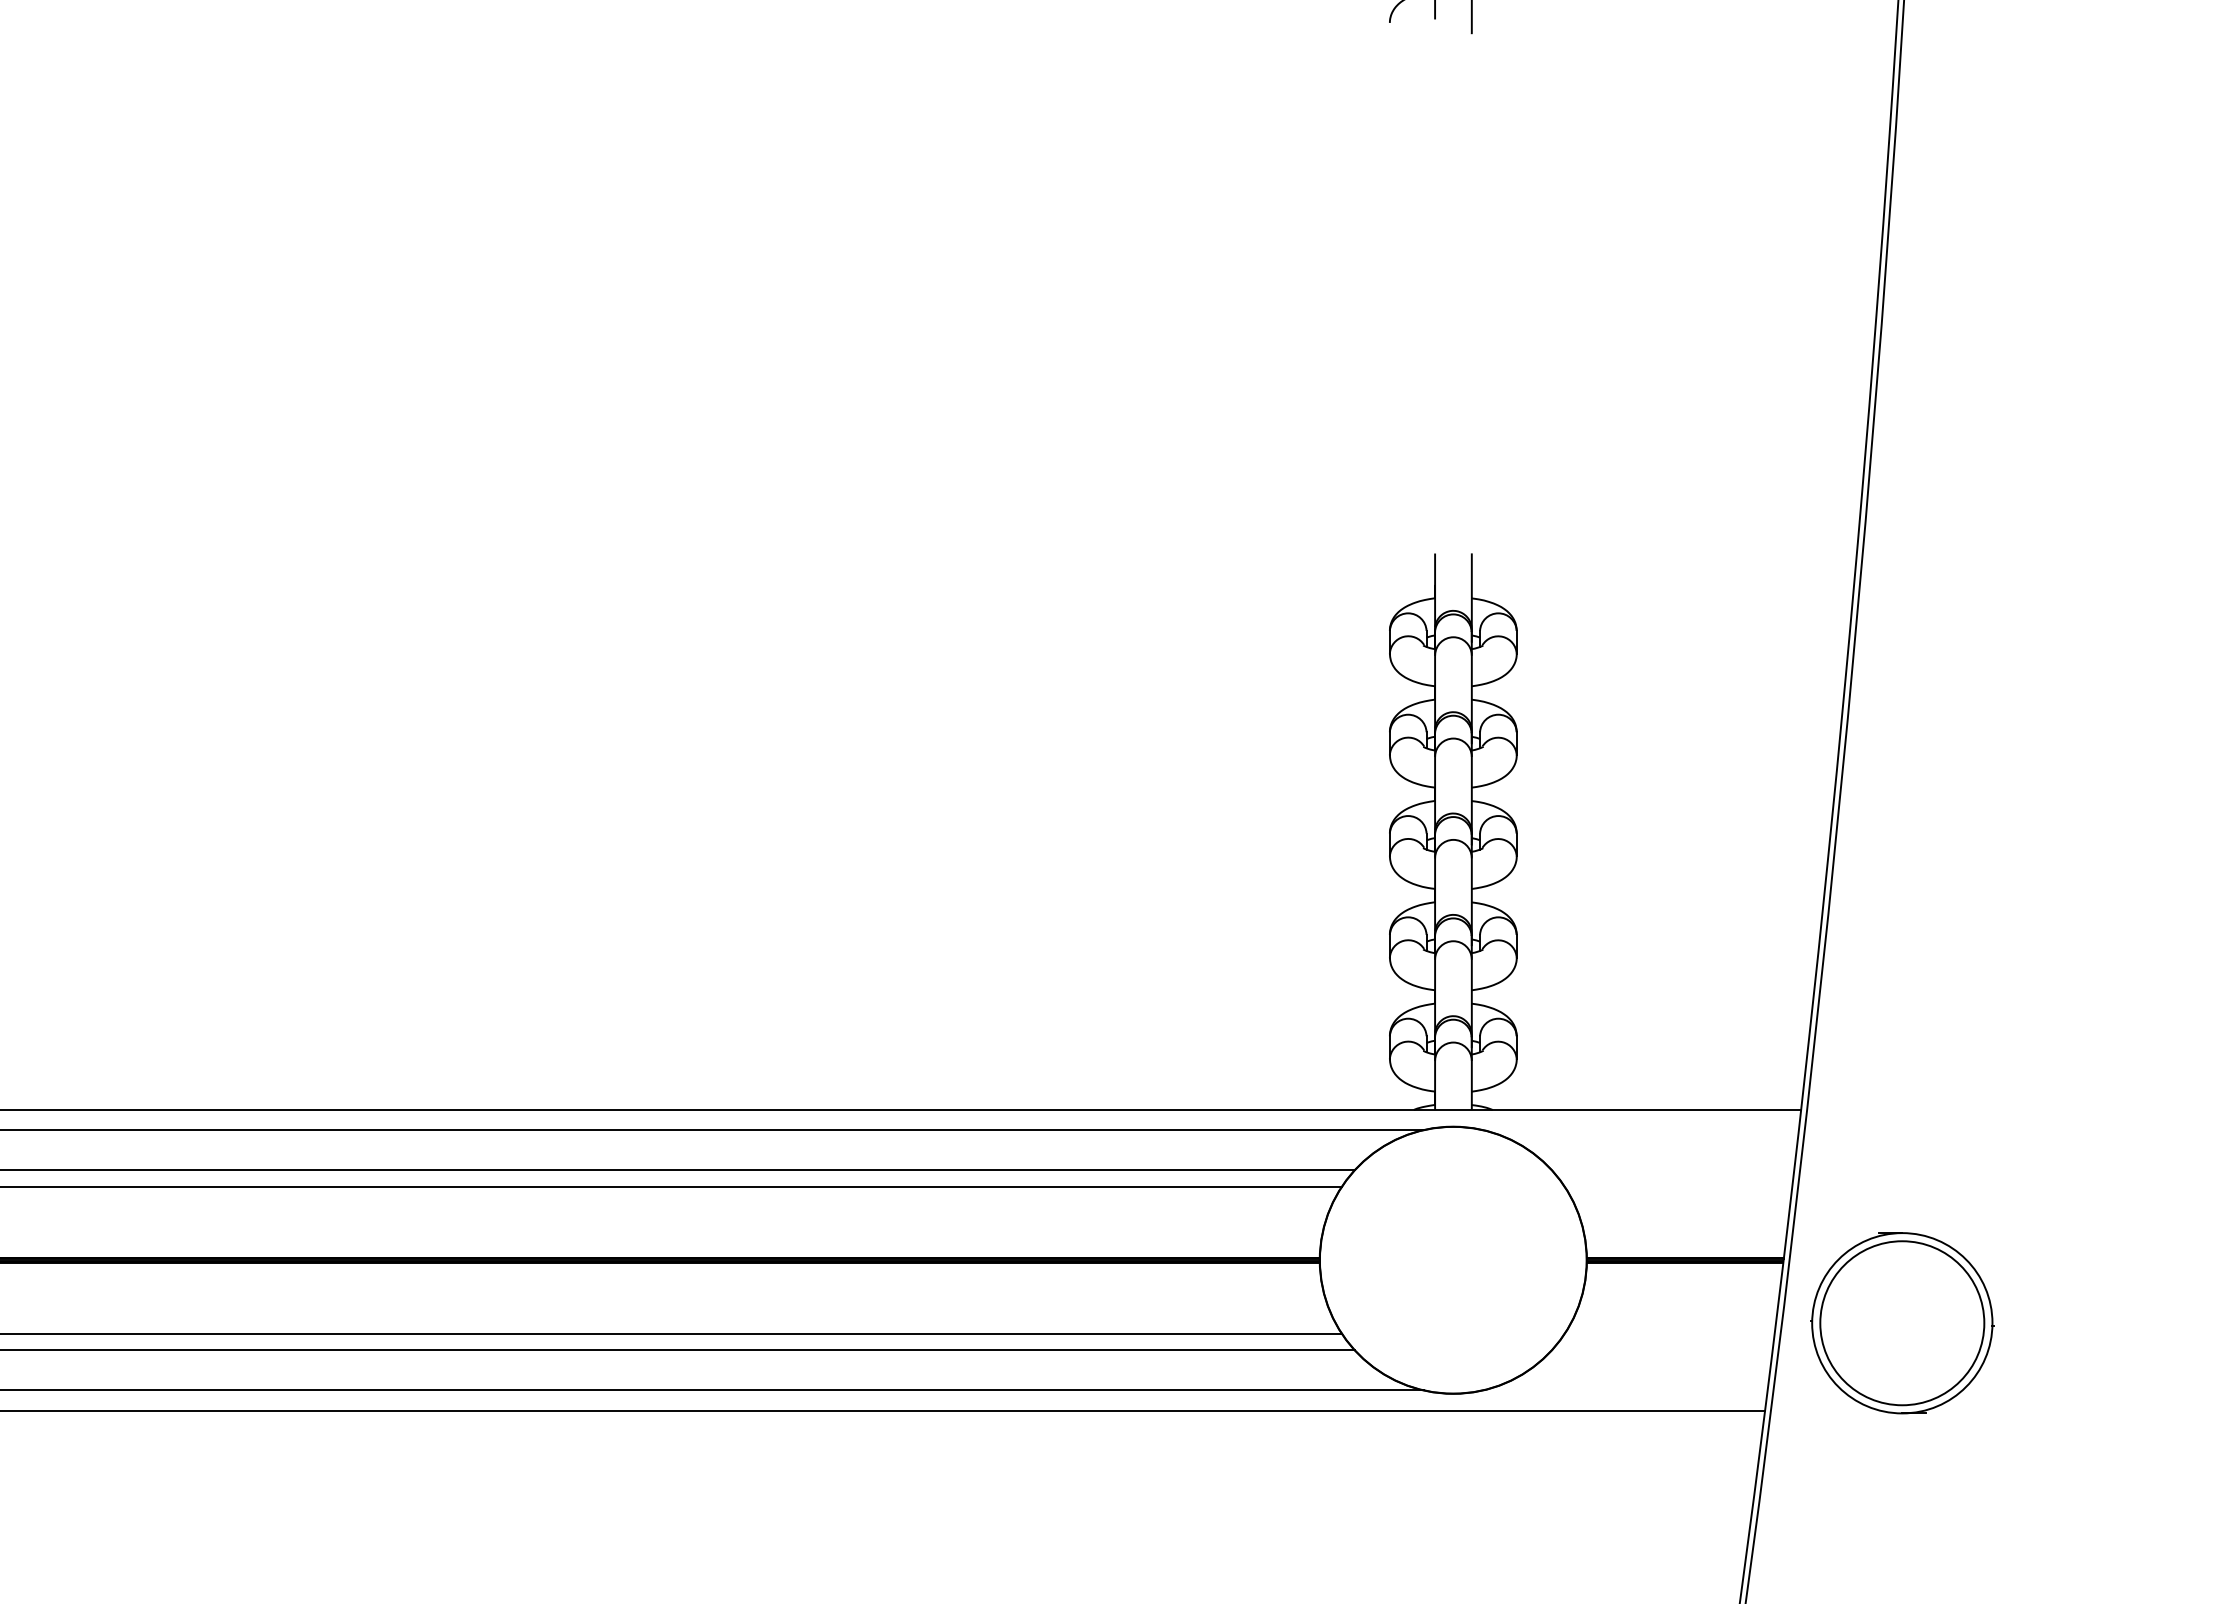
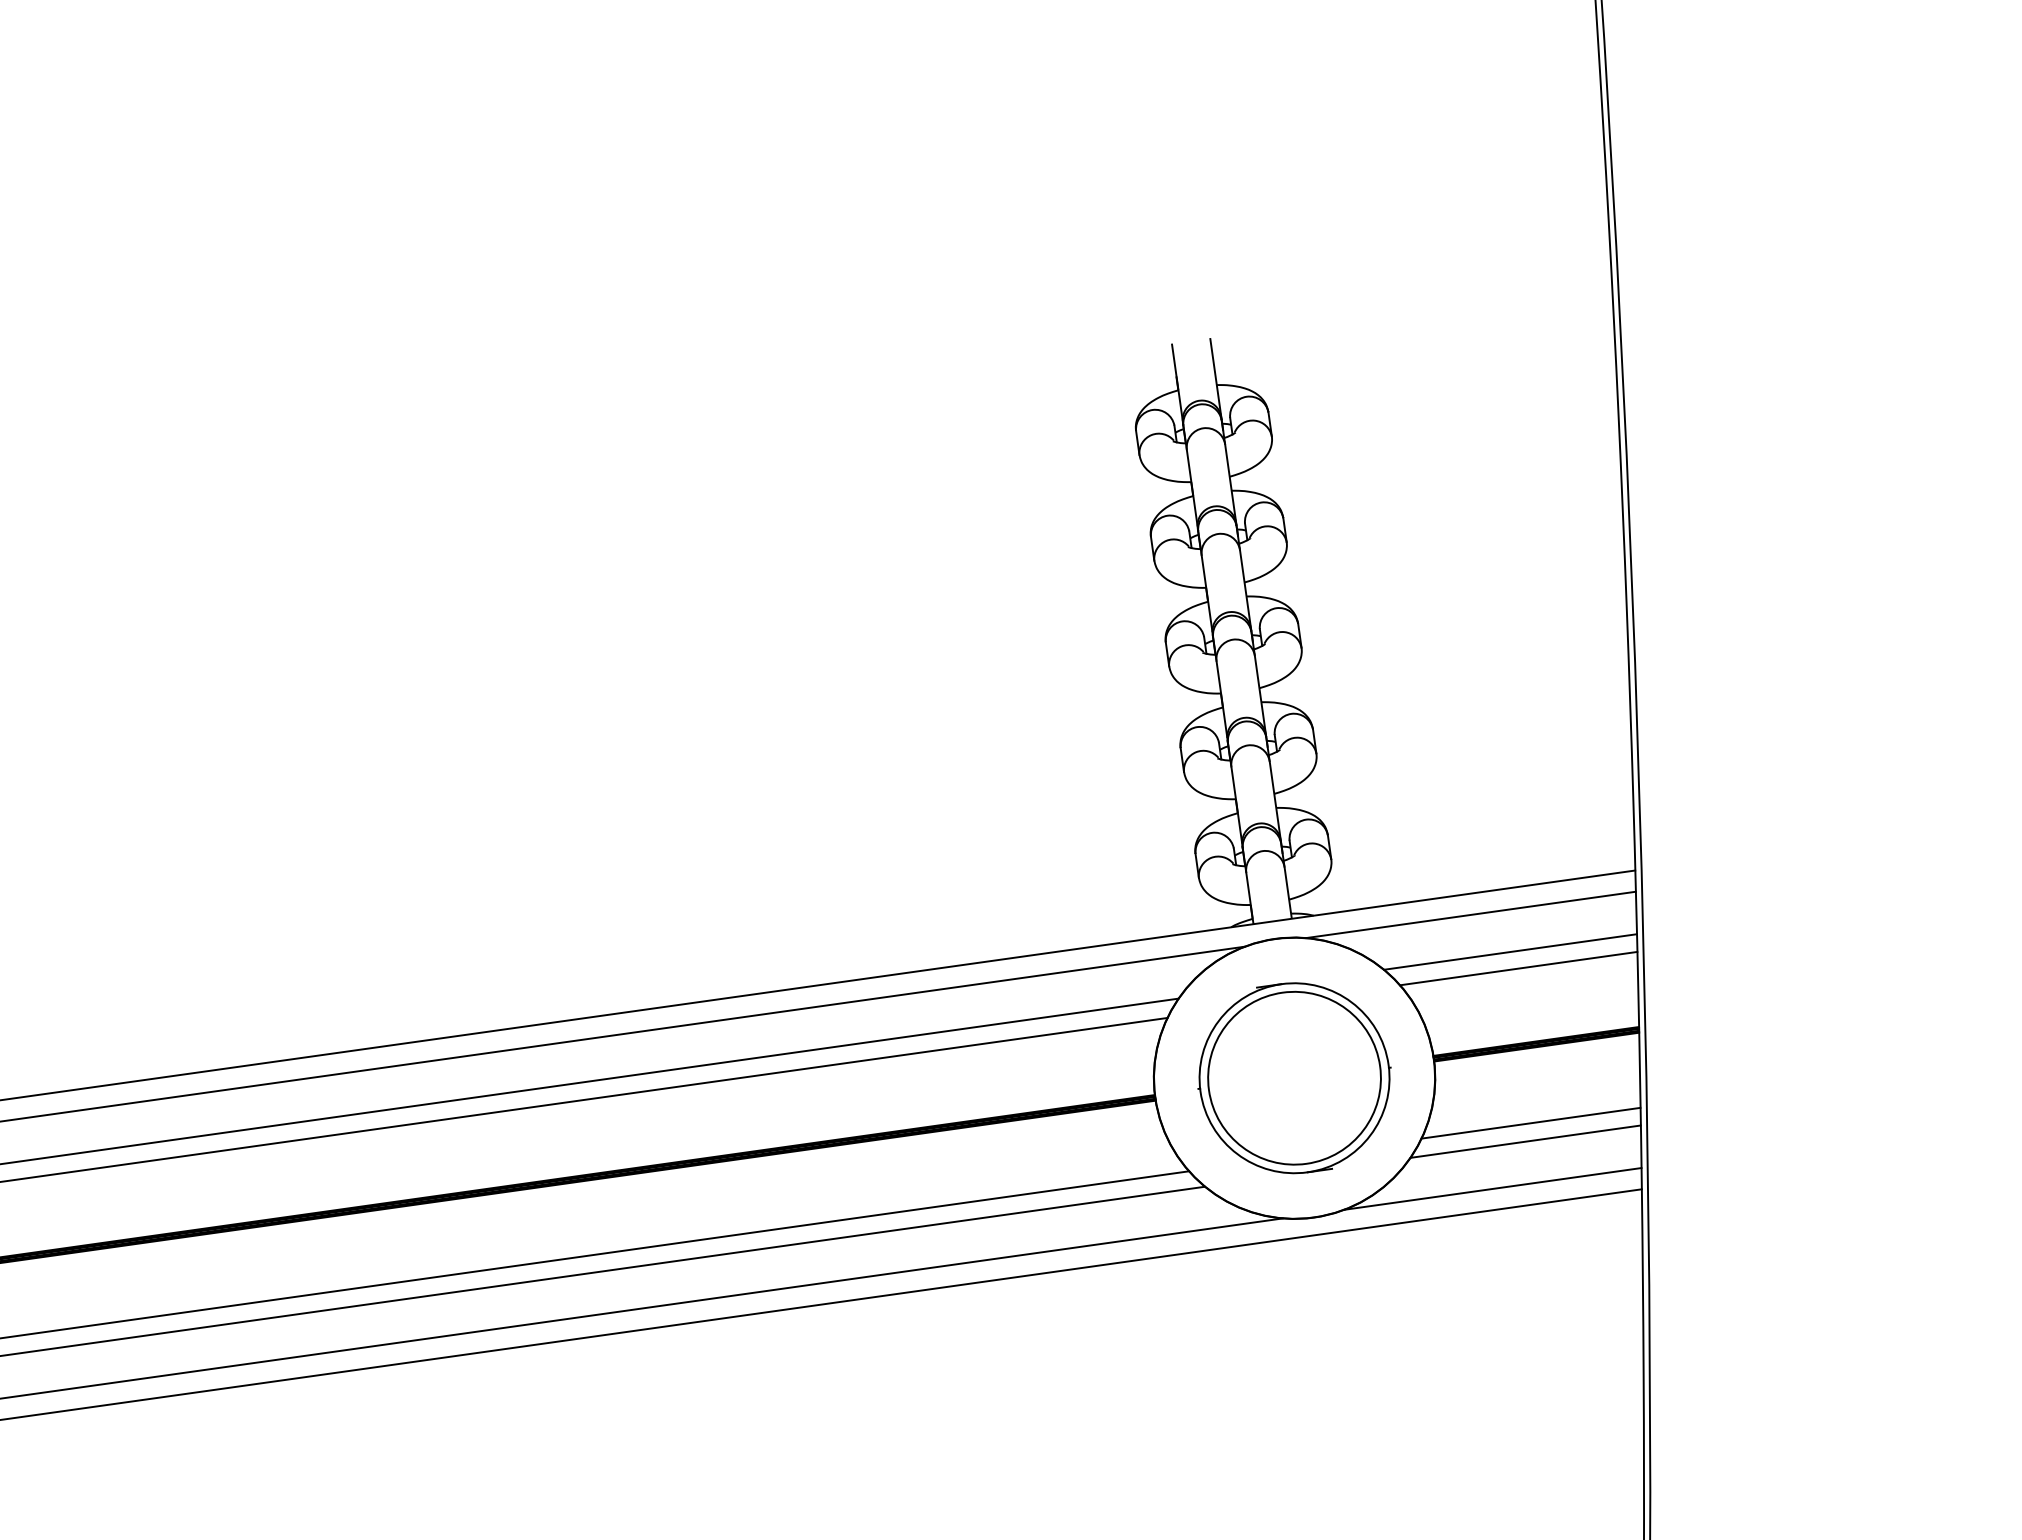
line: (1640, 1130) -> (1470, 915), added
line: (1672, 1170) -> (1510, 952), added
line: (1678, 1186) -> (1518, 968), added
part: (1902, 1323) -> (1294, 1078), moved
line: (1669, 1333) -> (1530, 1122), added
line: (1661, 1350) -> (1524, 1141), added
line: (1624, 1390) -> (1492, 1189), added

